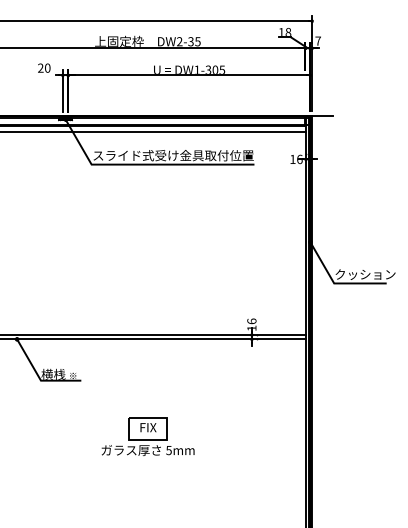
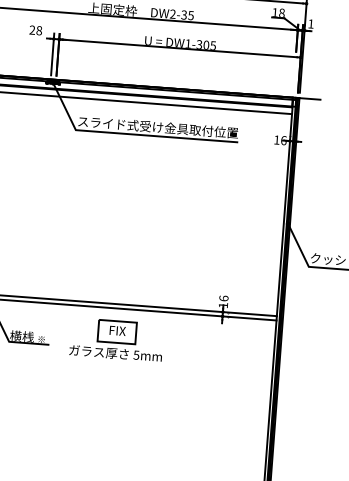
text: (317, 40) -> (310, 23), 7 -> 1
text: (47, 68) -> (39, 31), 20 -> 28
part: (147, 436) -> (116, 339), moved

